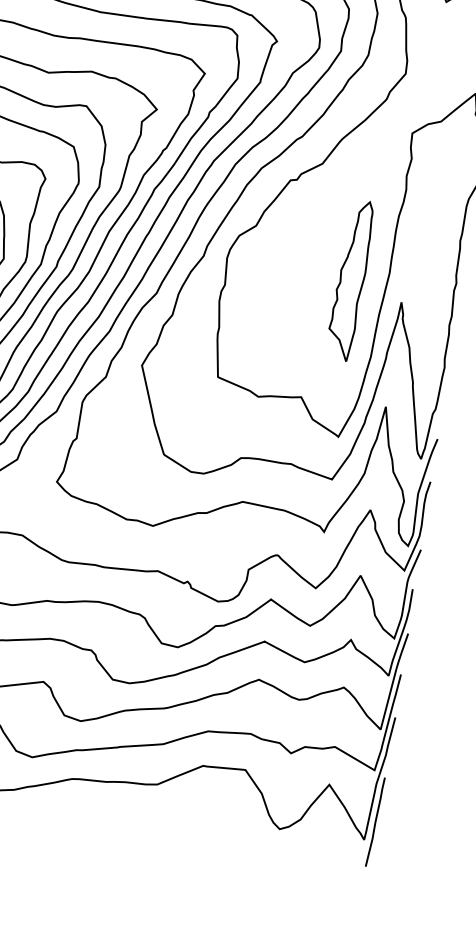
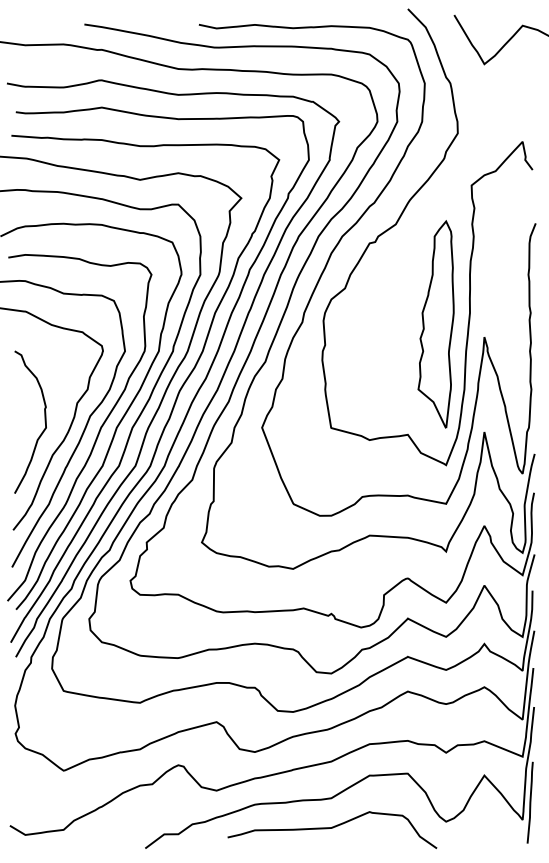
part: (349, 280) -> (435, 324), size x1.43
curve: (153, 818) -> (332, 828), added

